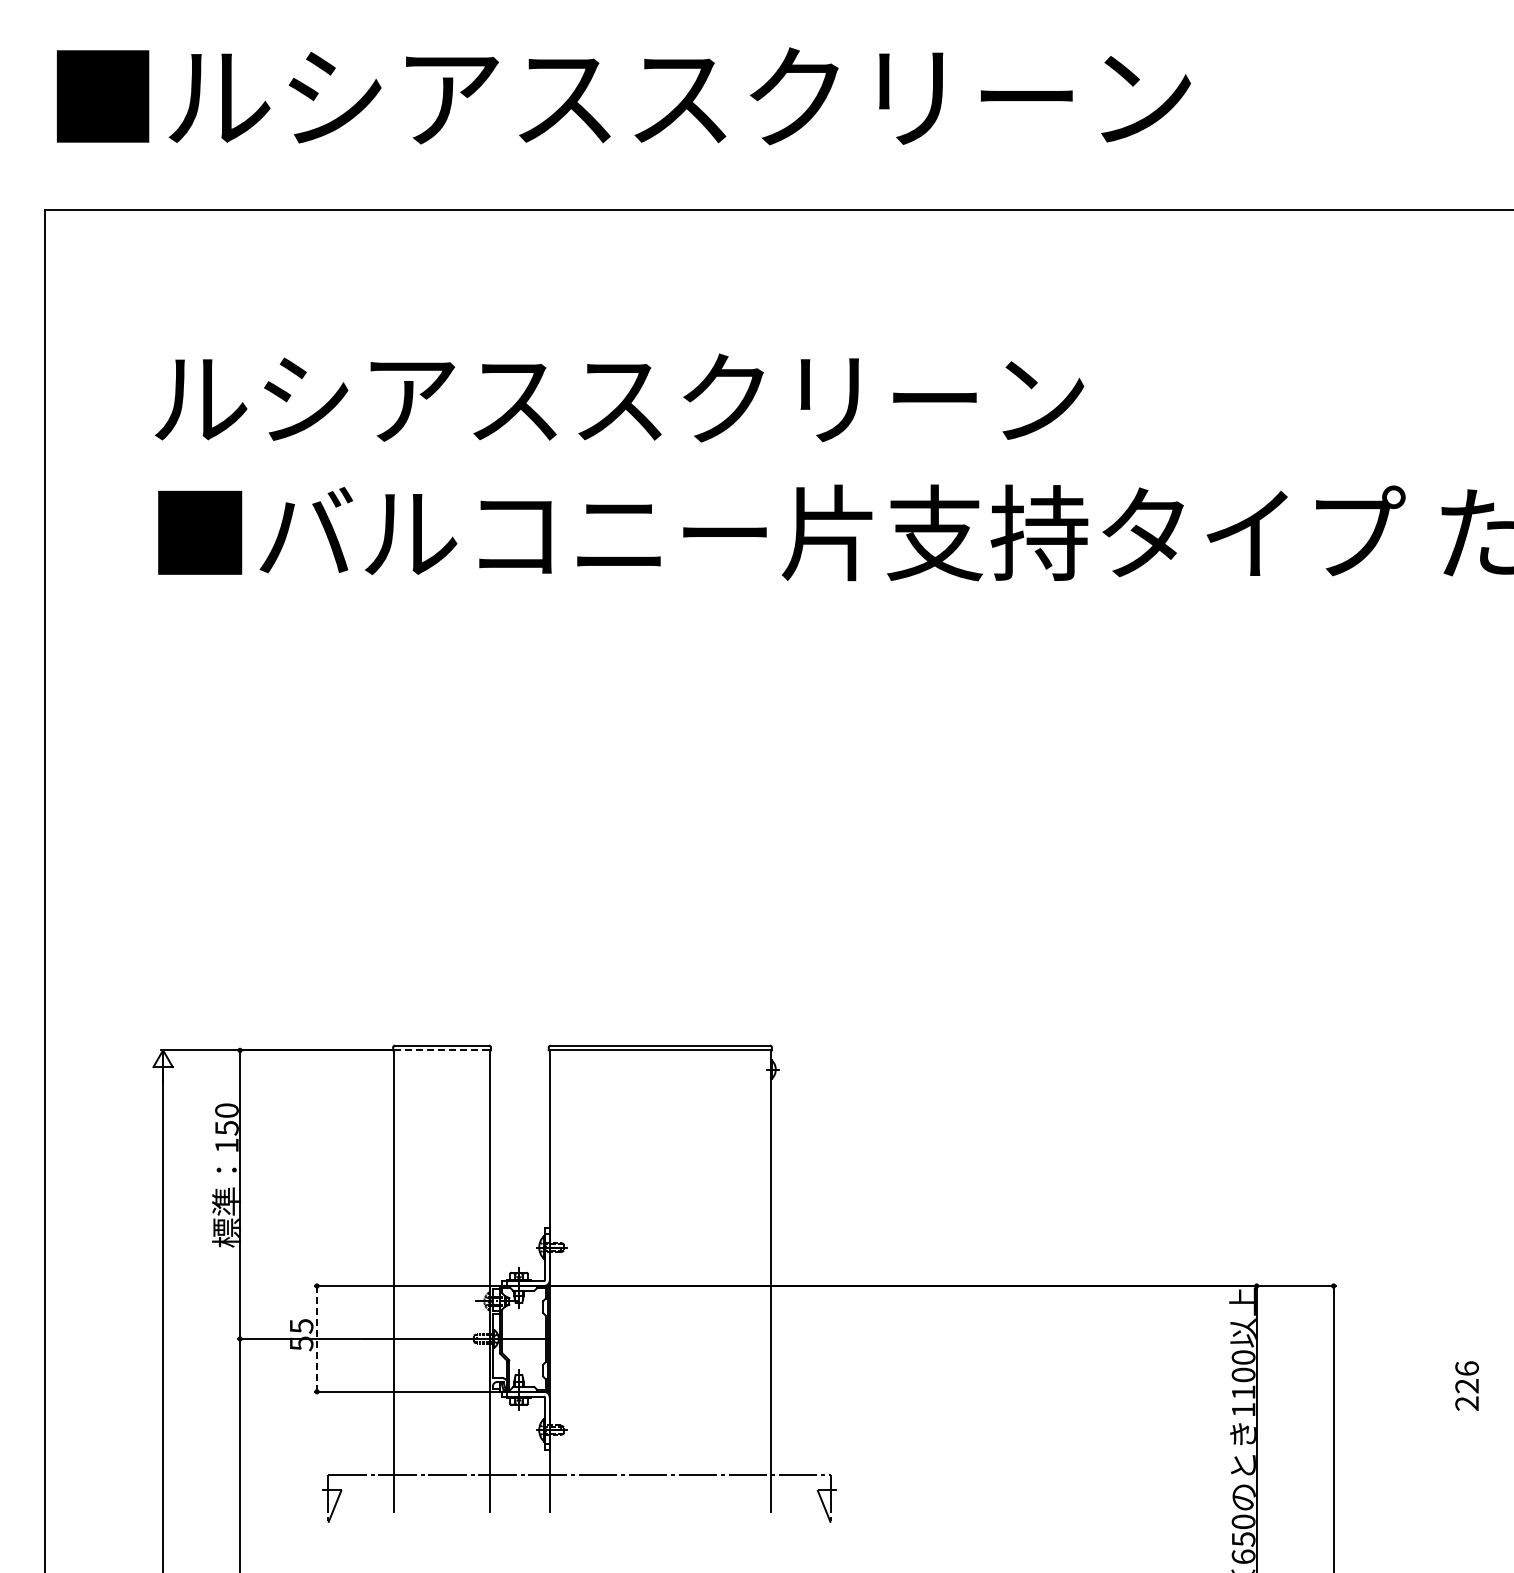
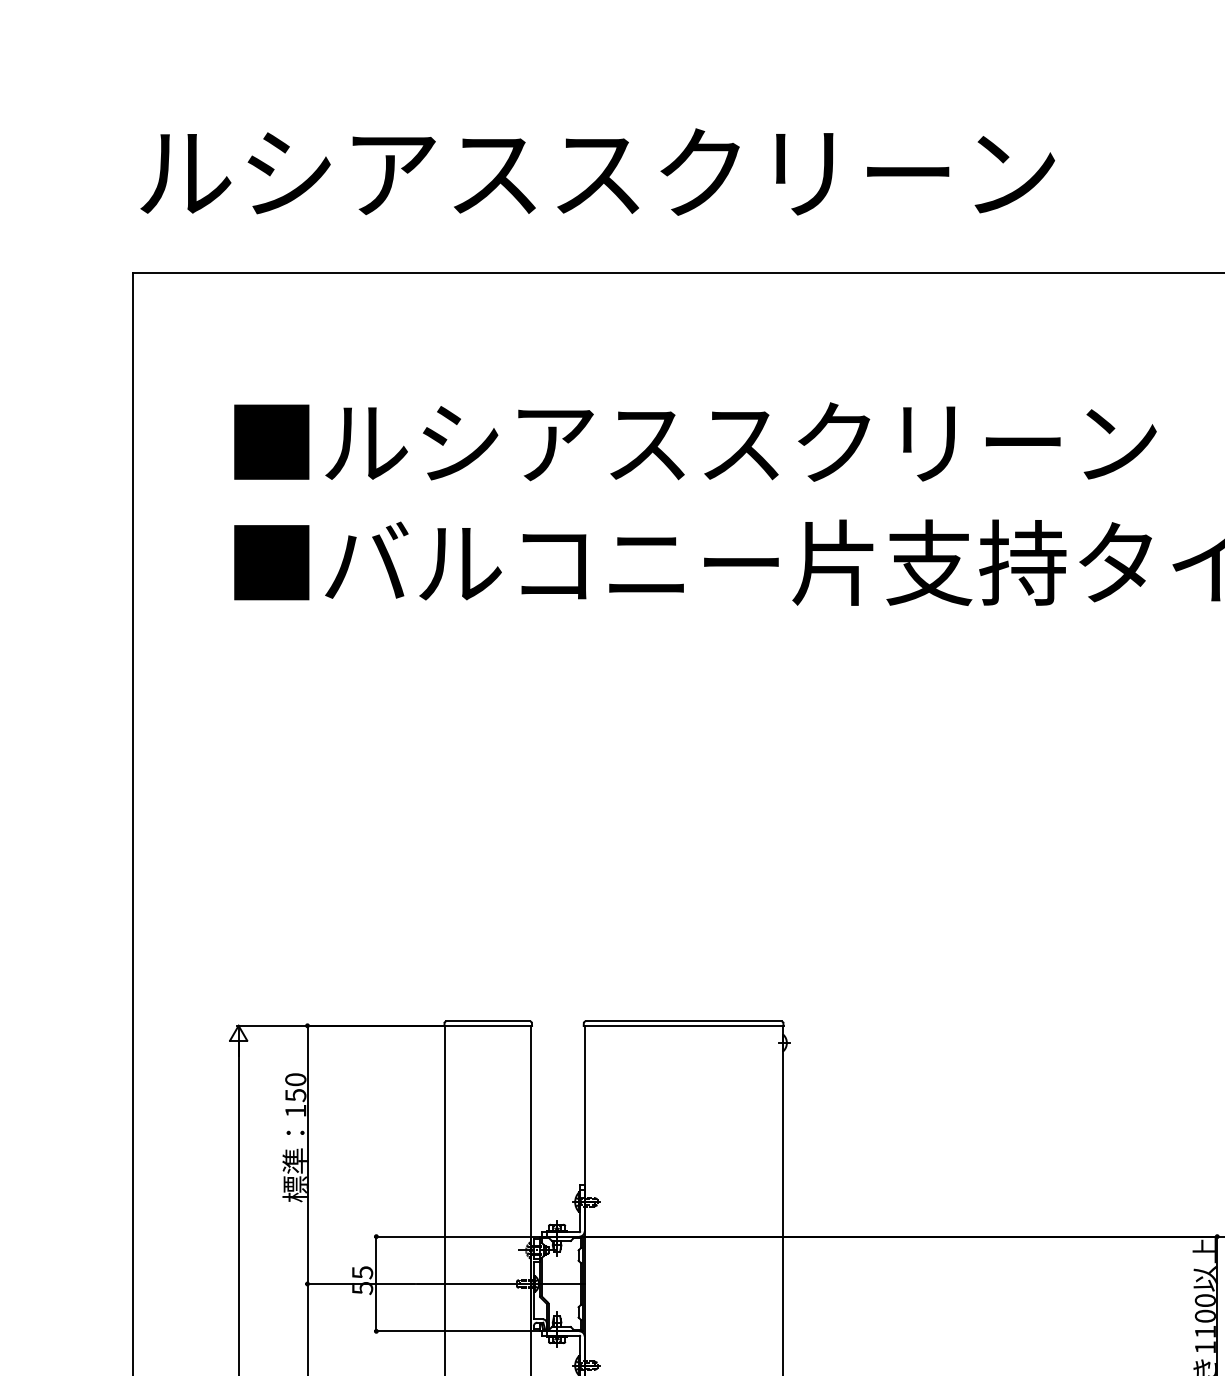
text: (621, 96) -> (648, 172), ■ルシアススクリーン -> ルシアススクリーン
text: (671, 397) -> (693, 441), ルシアススクリーン -> ■ルシアススクリーン
line: (442, 1050) -> (488, 1025), dashed -> solid
line: (317, 1338) -> (376, 1283), dashed -> solid

